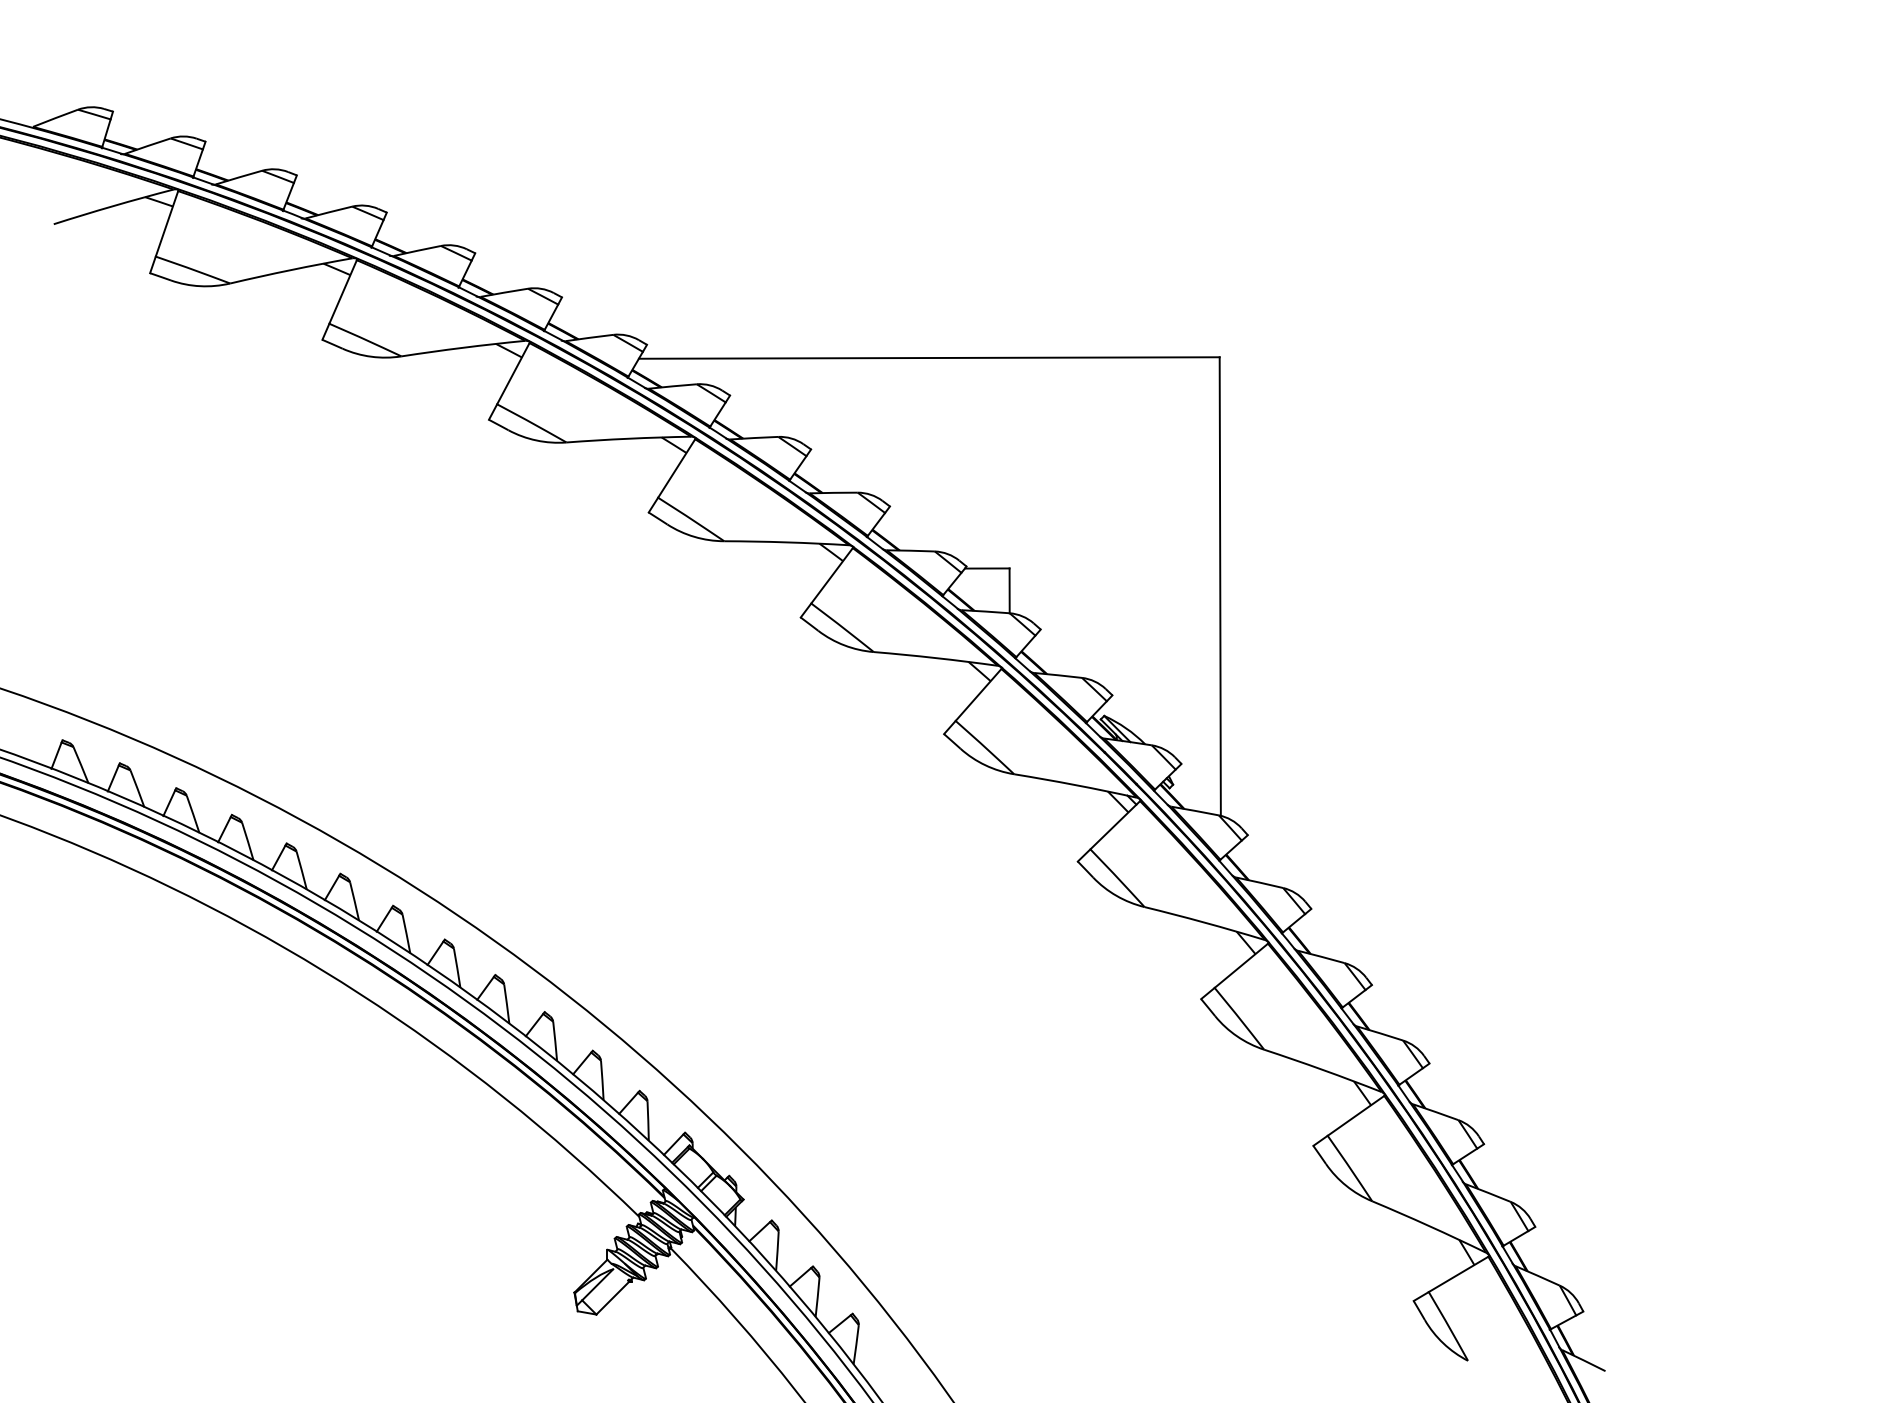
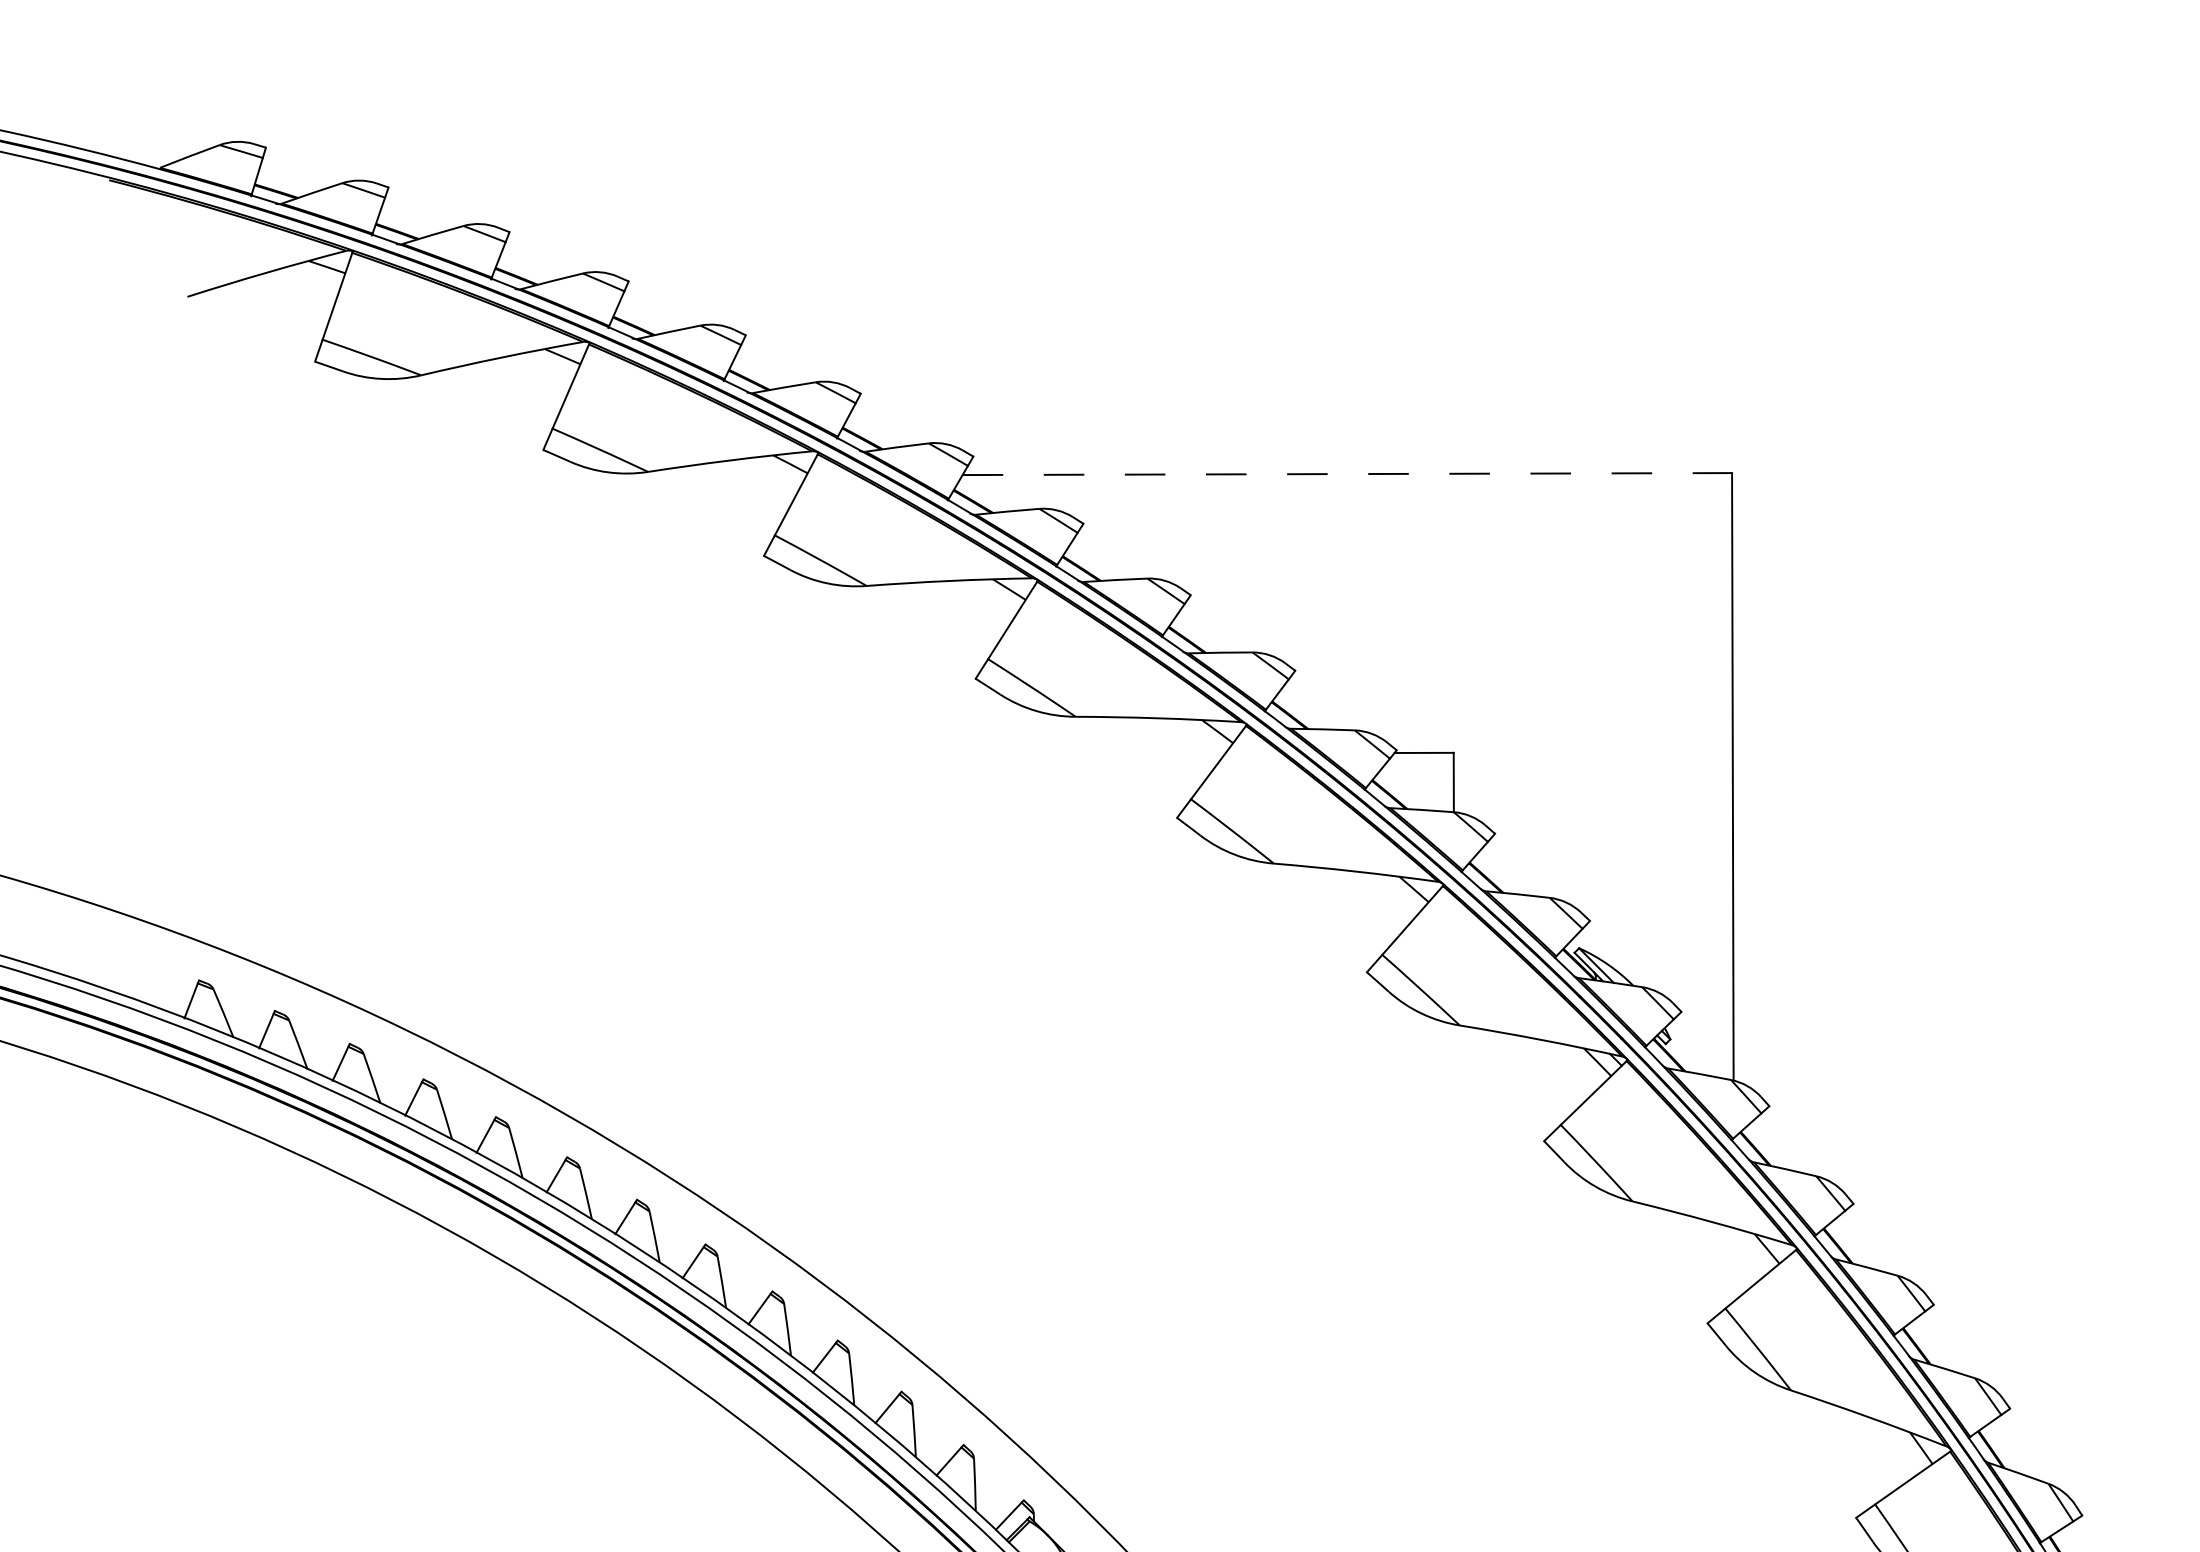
line: (929, 358) -> (1347, 474), solid -> dashed

